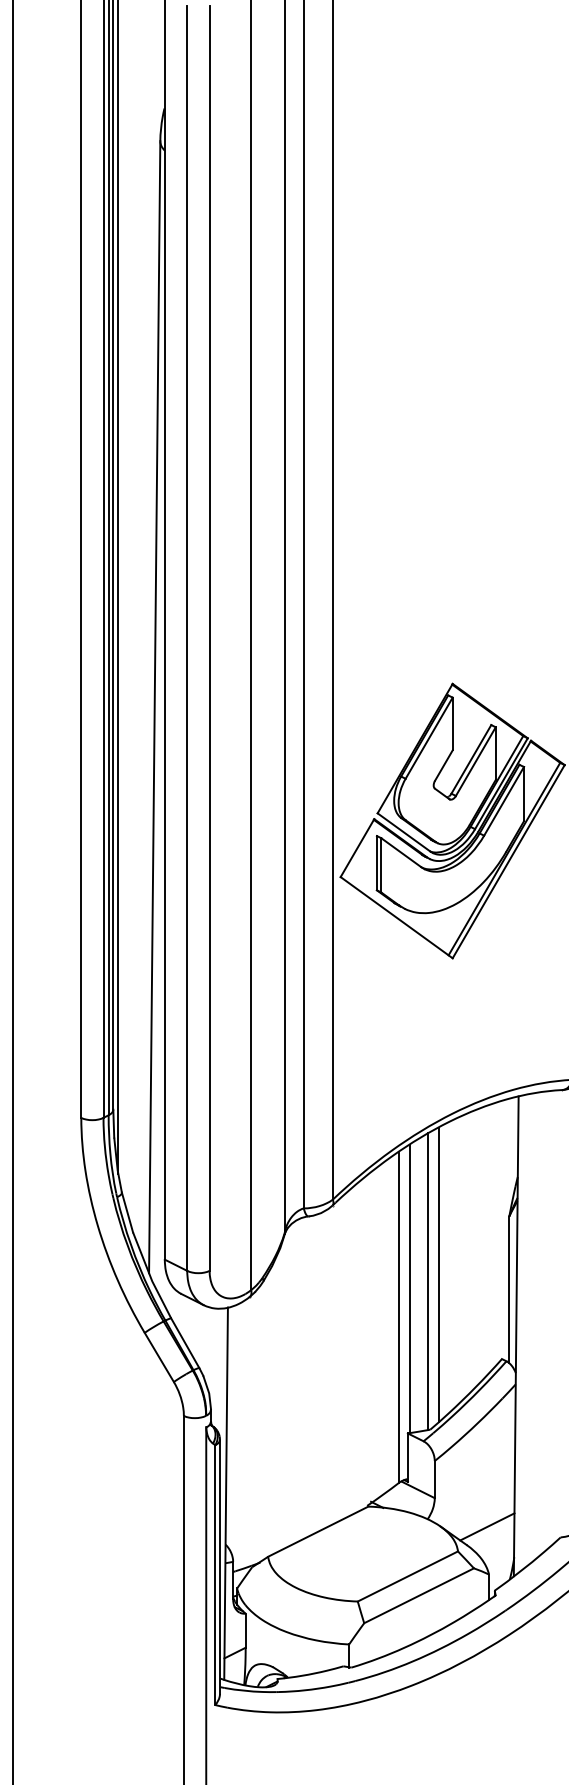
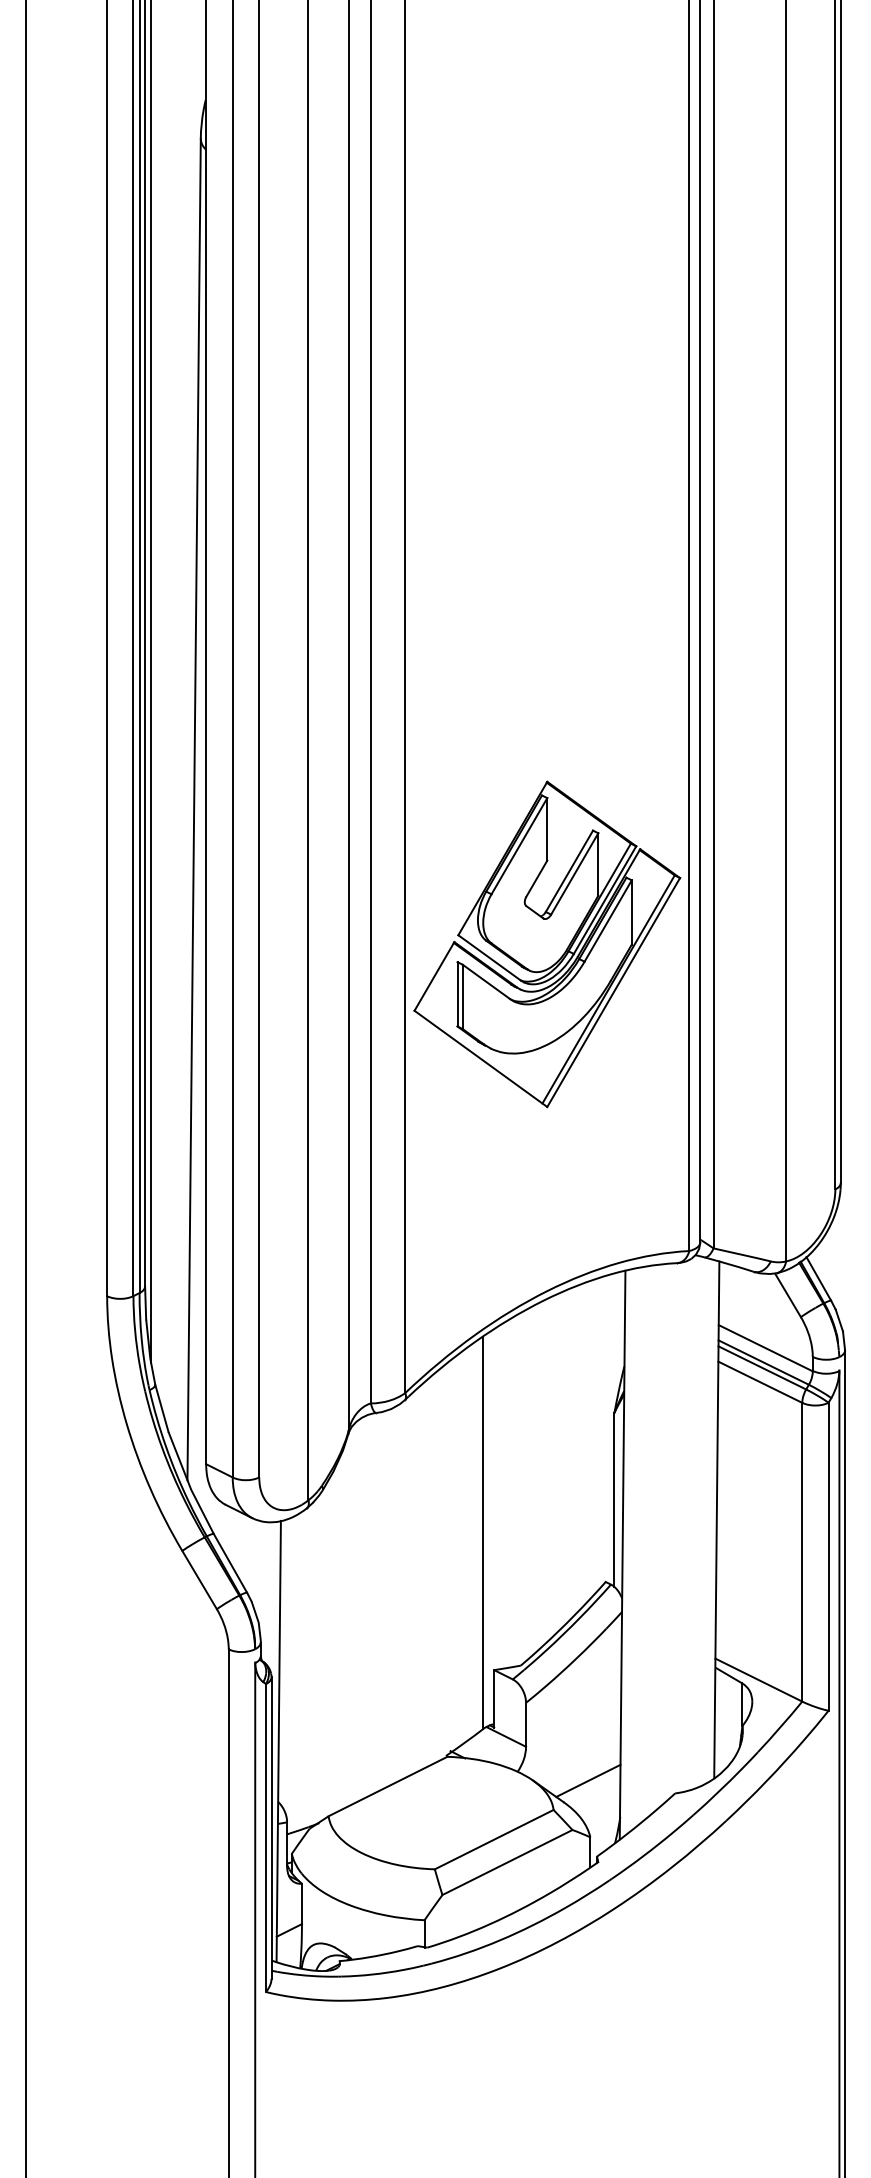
line: (439, 1274) -> (531, 1481), removed
line: (428, 1281) -> (518, 1489), removed
line: (409, 1289) -> (496, 1499), removed

